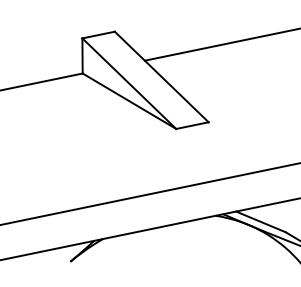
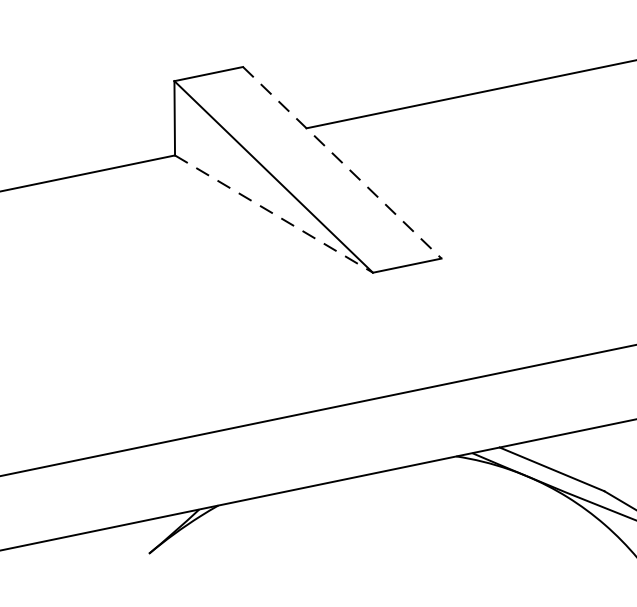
line: (162, 77) -> (343, 163), solid -> dashed
line: (129, 101) -> (274, 214), solid -> dashed

